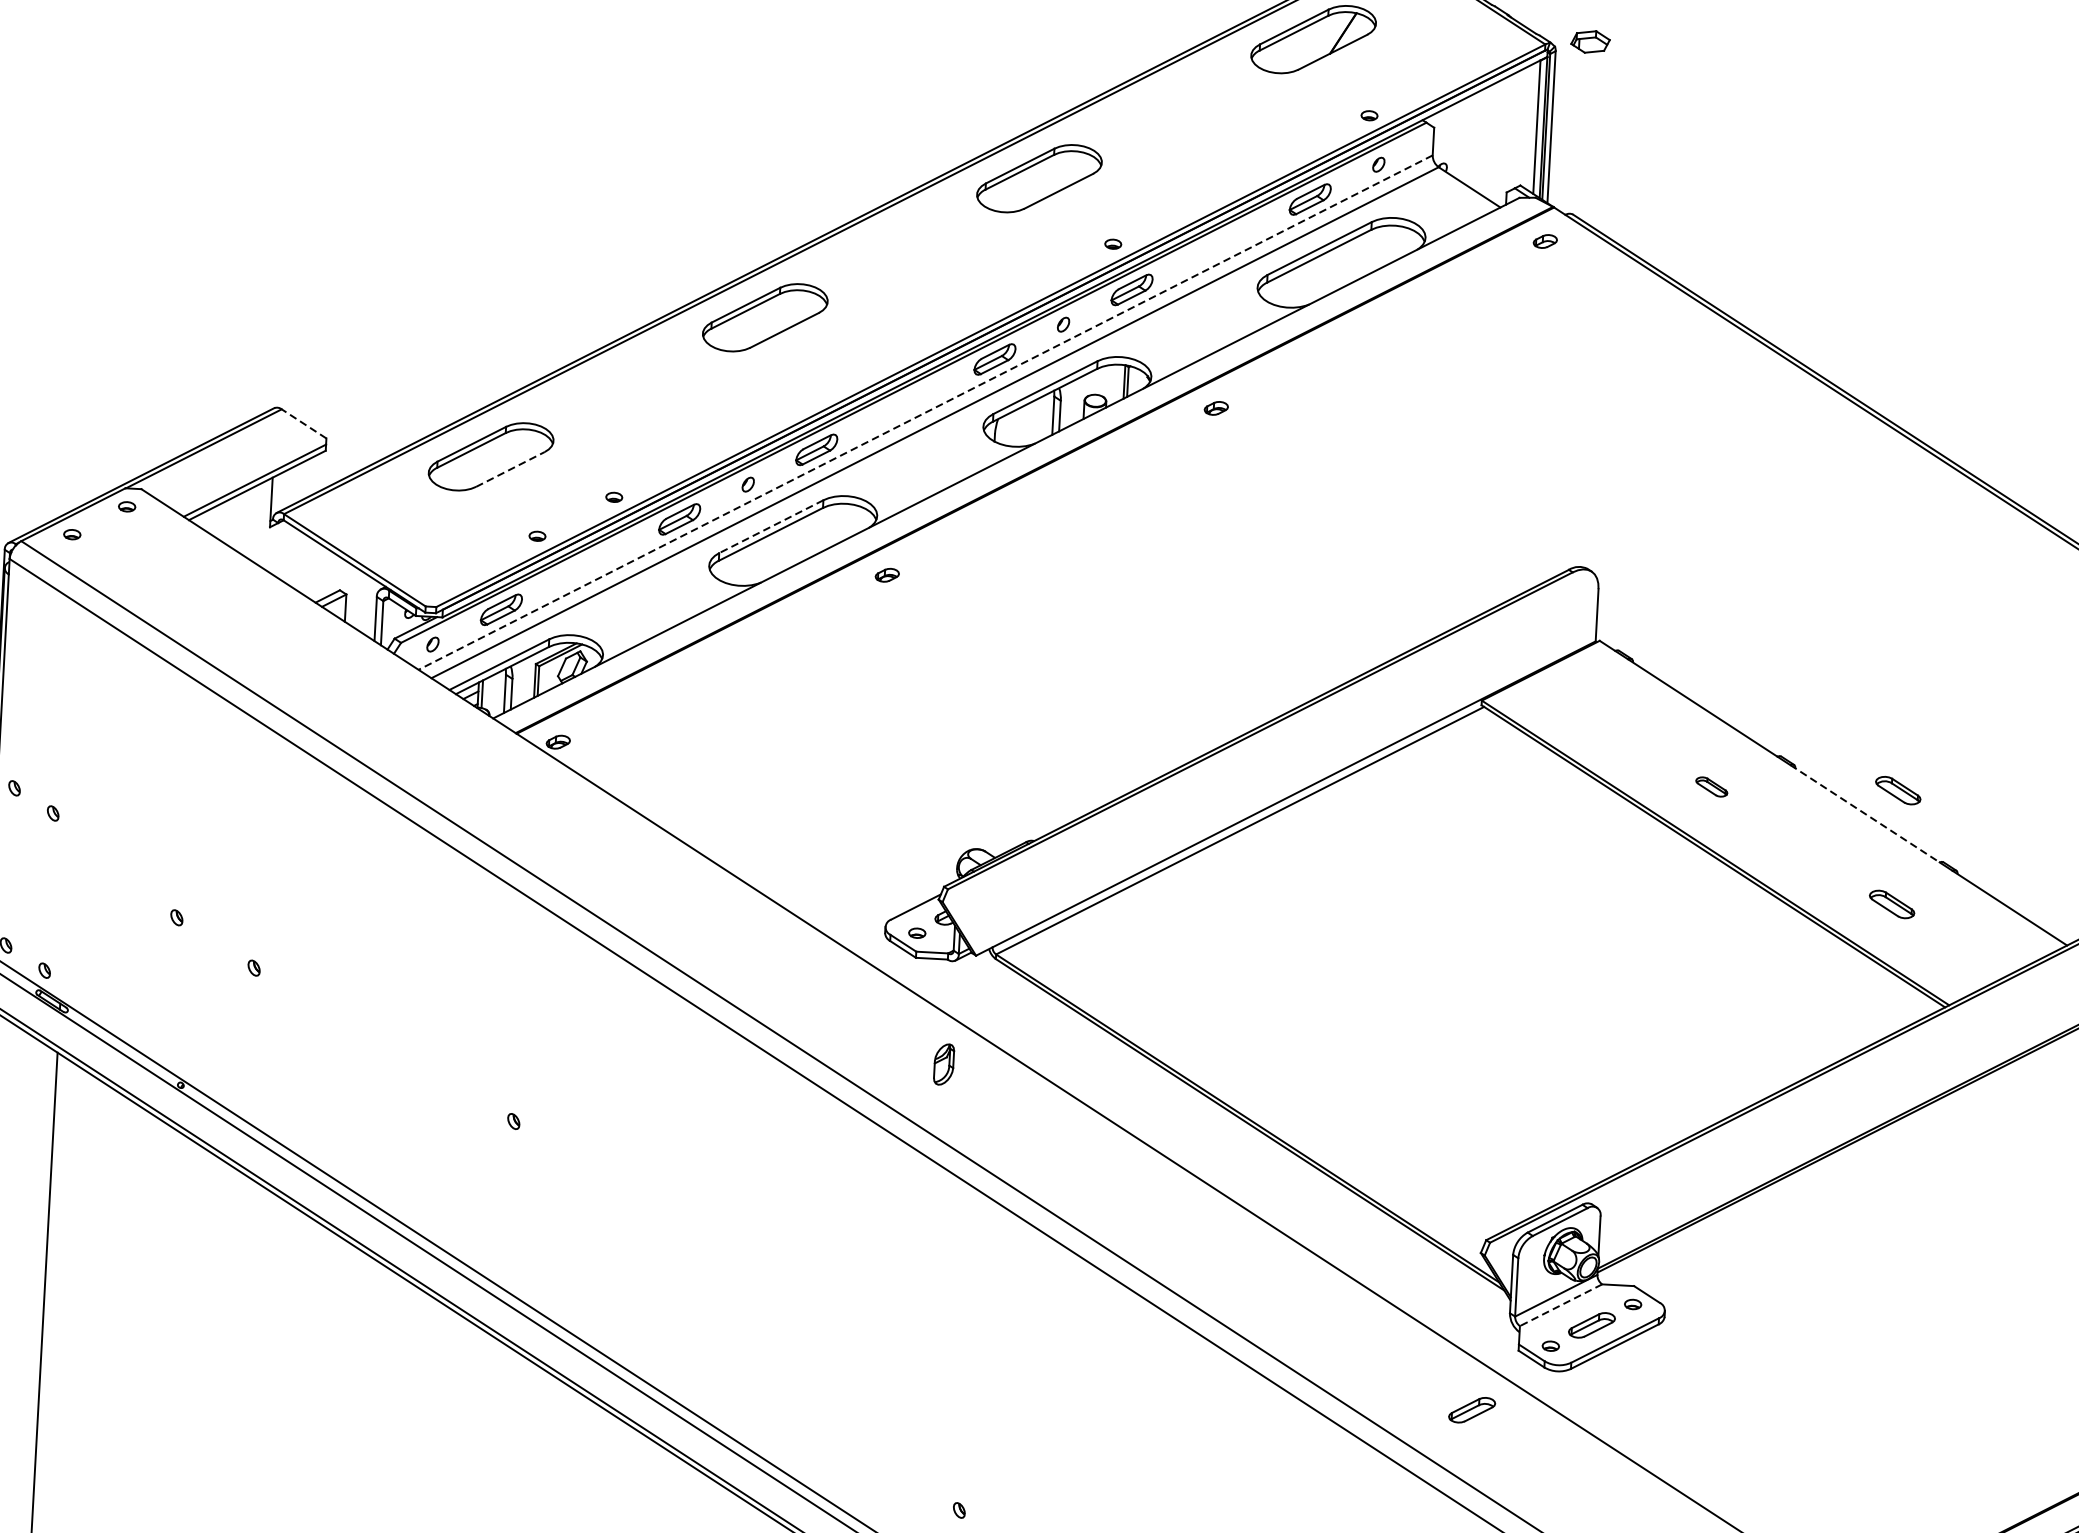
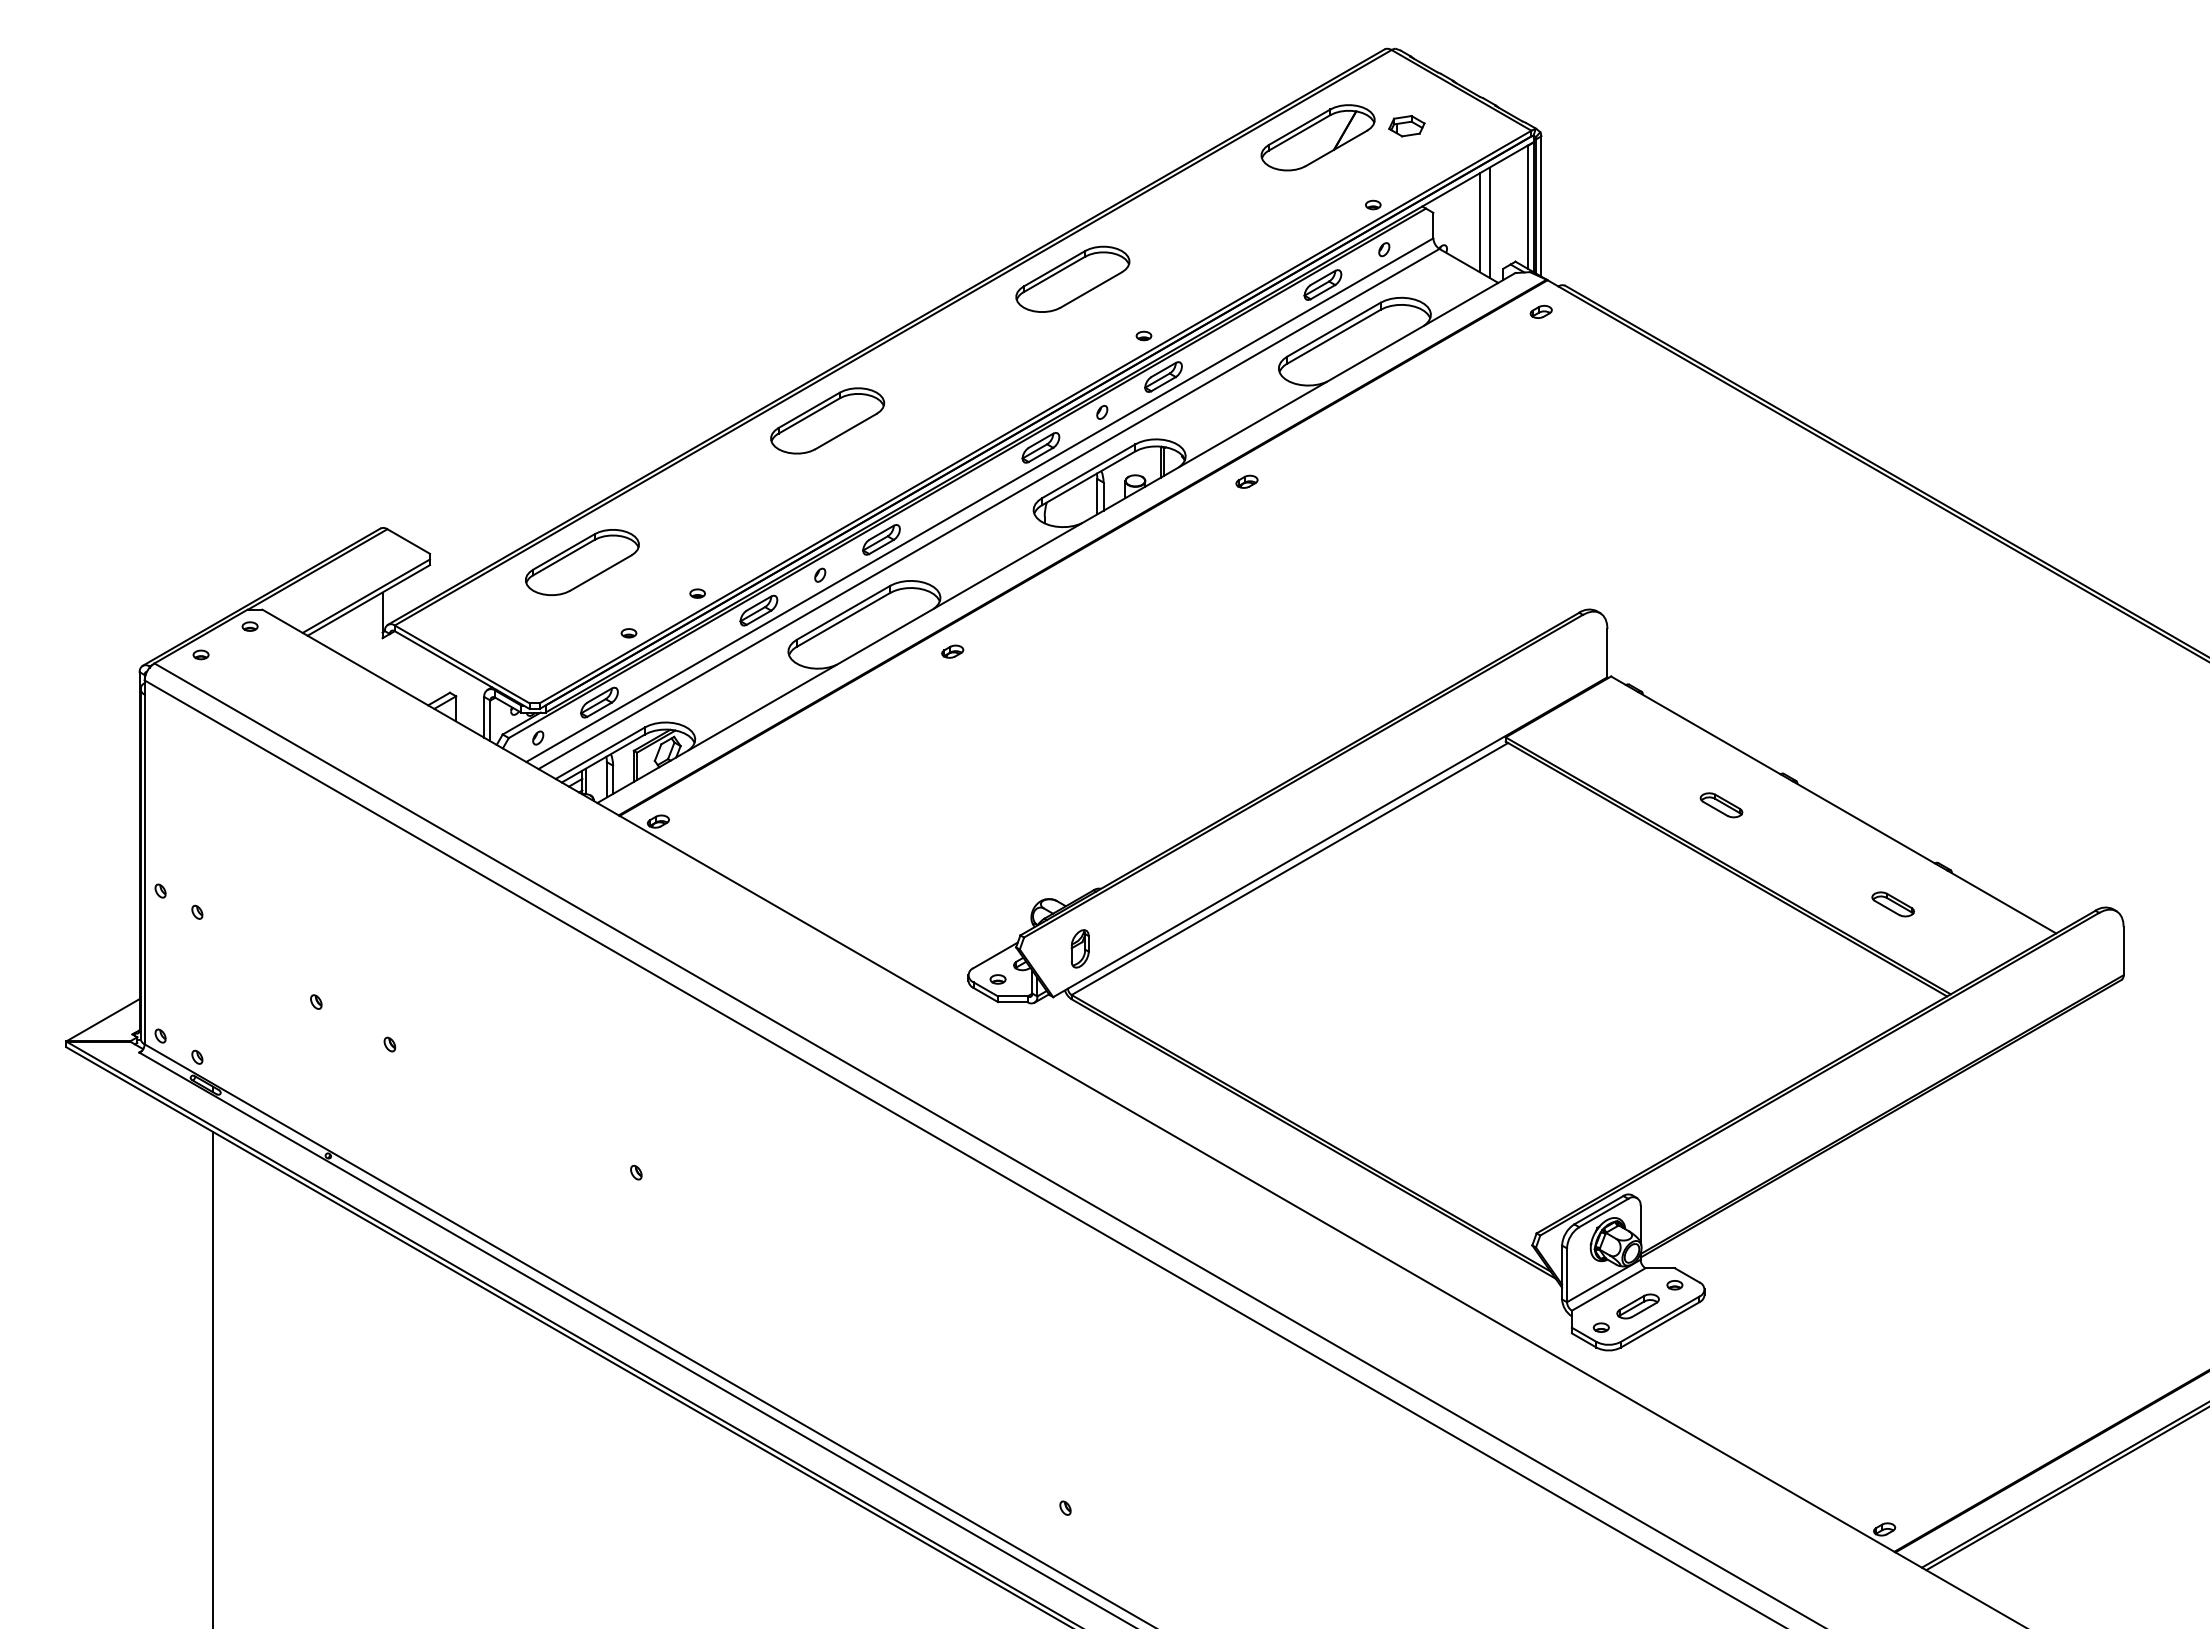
part: (1590, 42) -> (1406, 126), moved
line: (1483, 140) -> (1479, 222), added
line: (1494, 141) -> (1489, 222), added
line: (925, 412) -> (979, 500), dashed -> solid
line: (303, 423) -> (408, 541), dashed -> solid
line: (511, 468) -> (601, 572), dashed -> solid
line: (771, 526) -> (843, 612), dashed -> solid
part: (1711, 787) -> (1721, 805), size x1.43
part: (1897, 790) -> (1892, 799), removed
line: (1865, 813) -> (1864, 822), dashed -> solid
part: (943, 1064) -> (1079, 948), moved
line: (1560, 1305) -> (1608, 1289), dashed -> solid
part: (1471, 1410) -> (1531, 1390), removed

